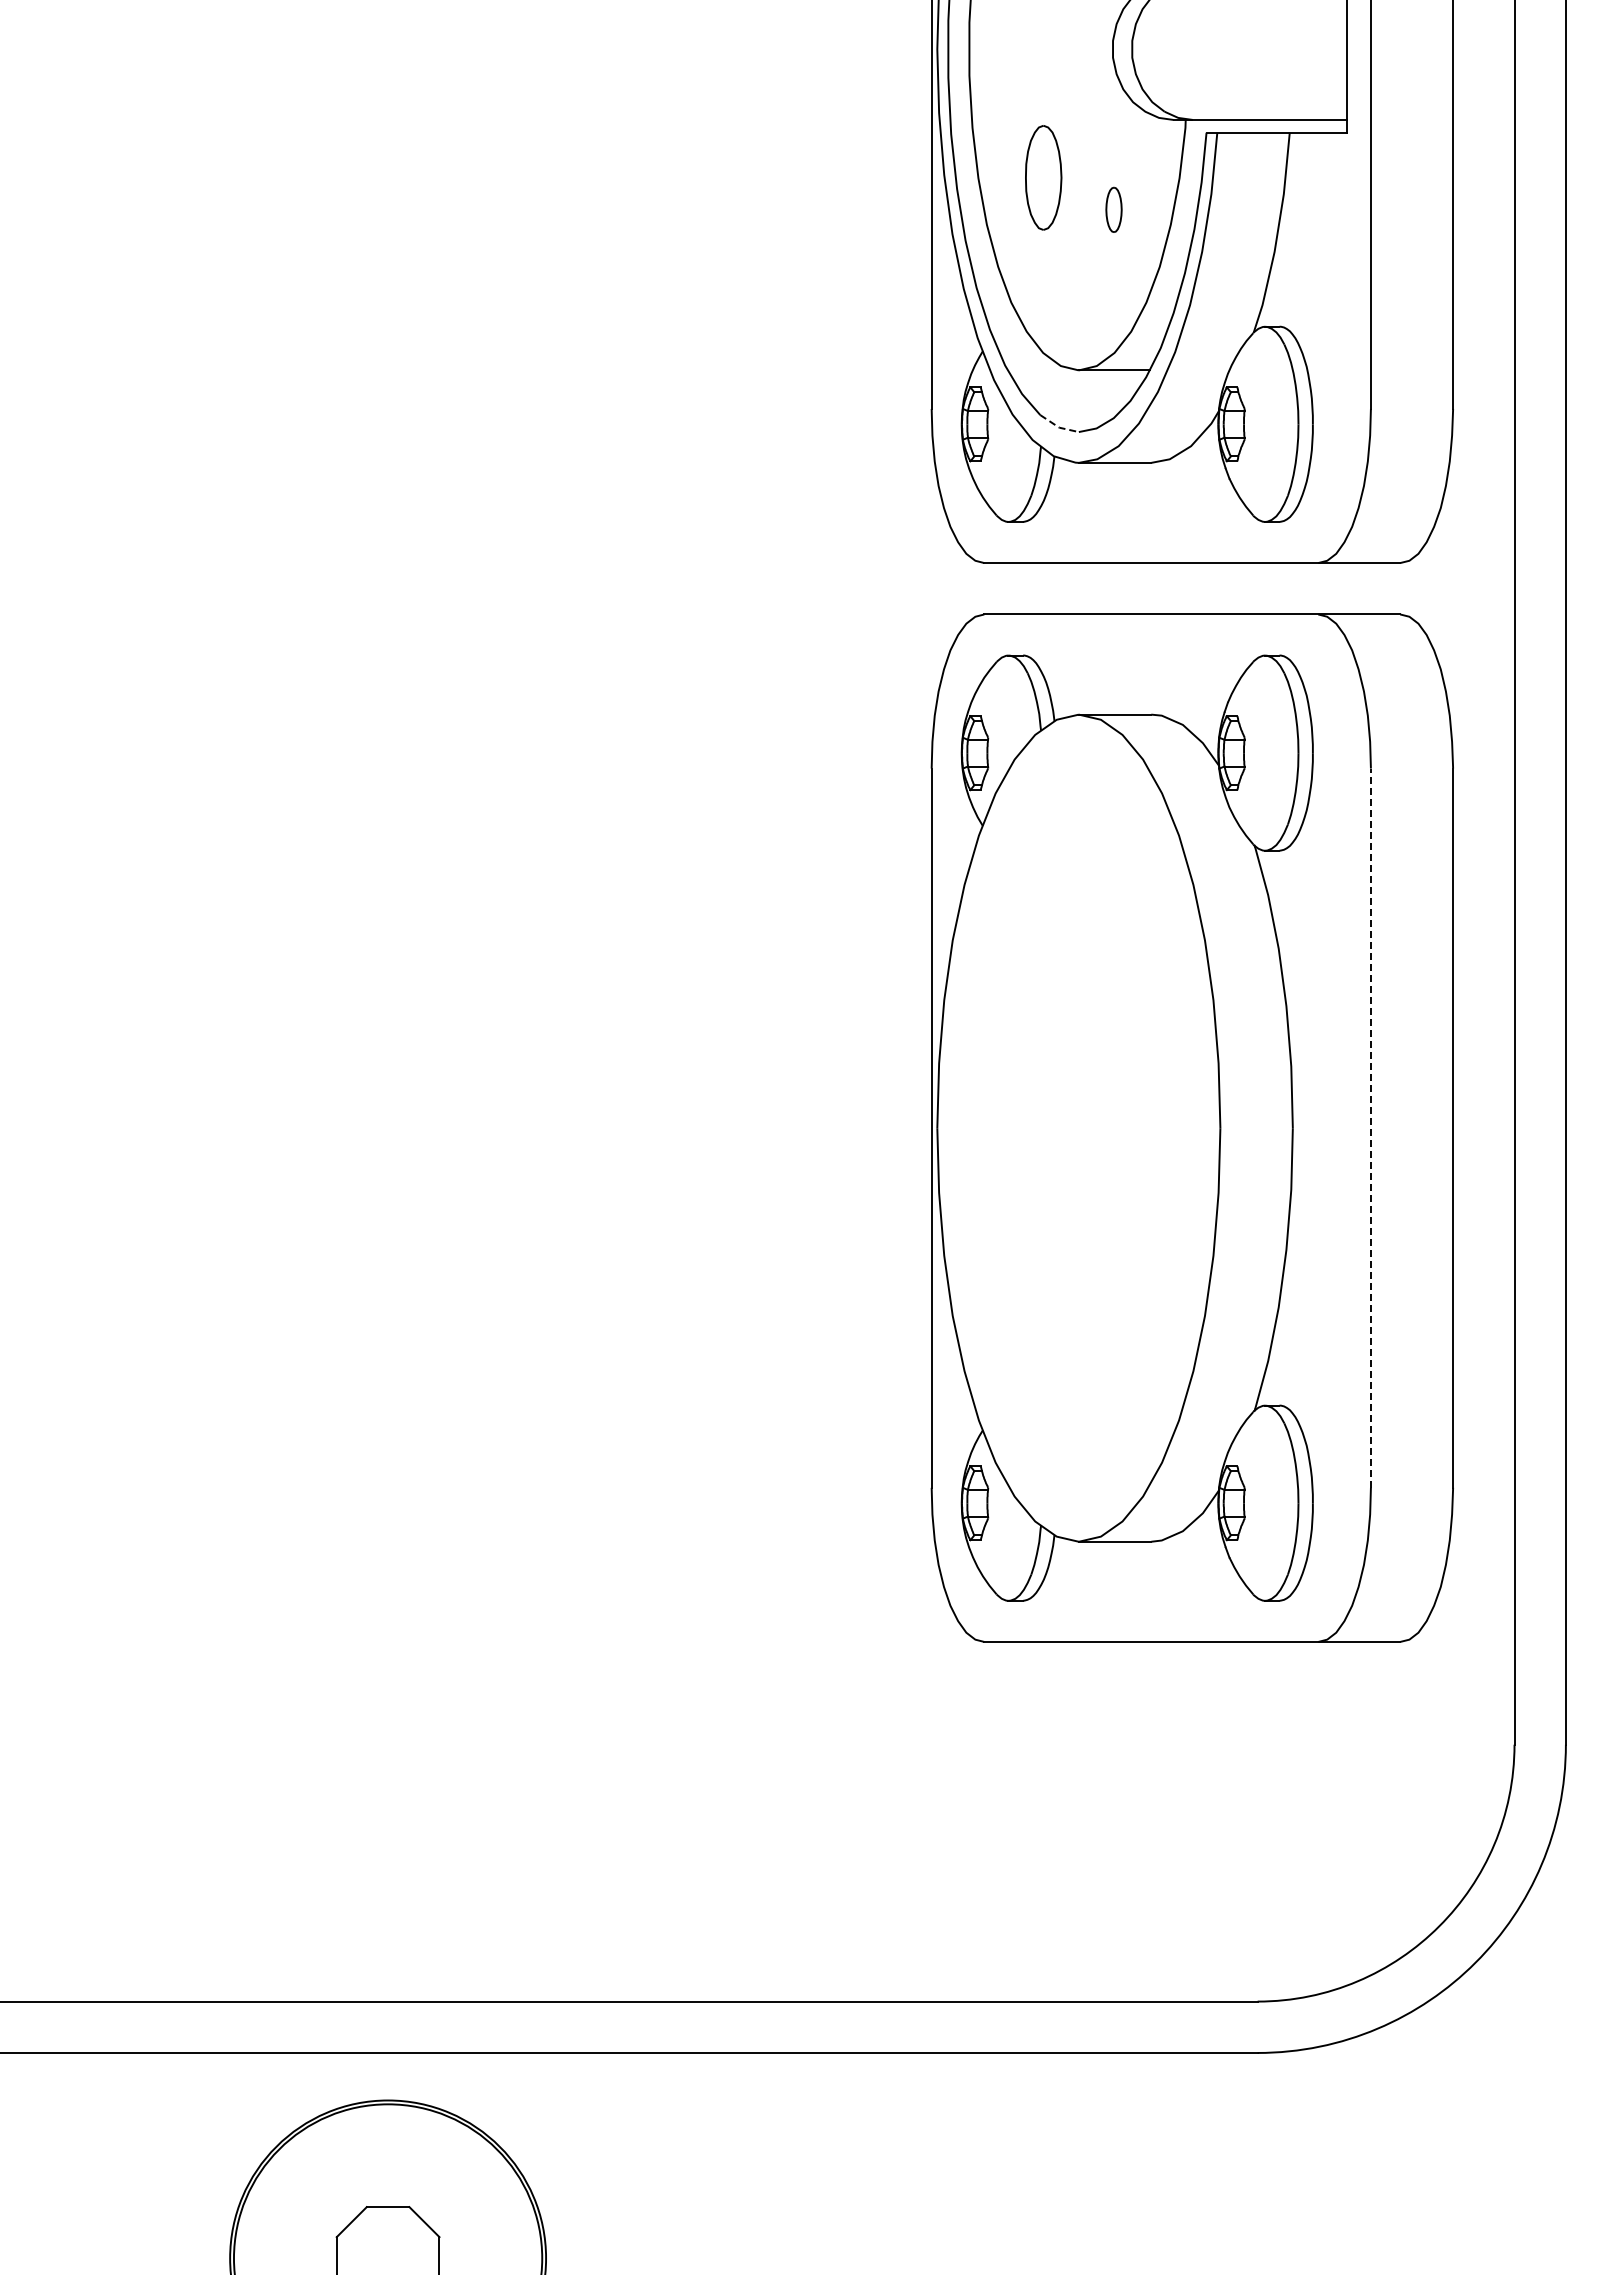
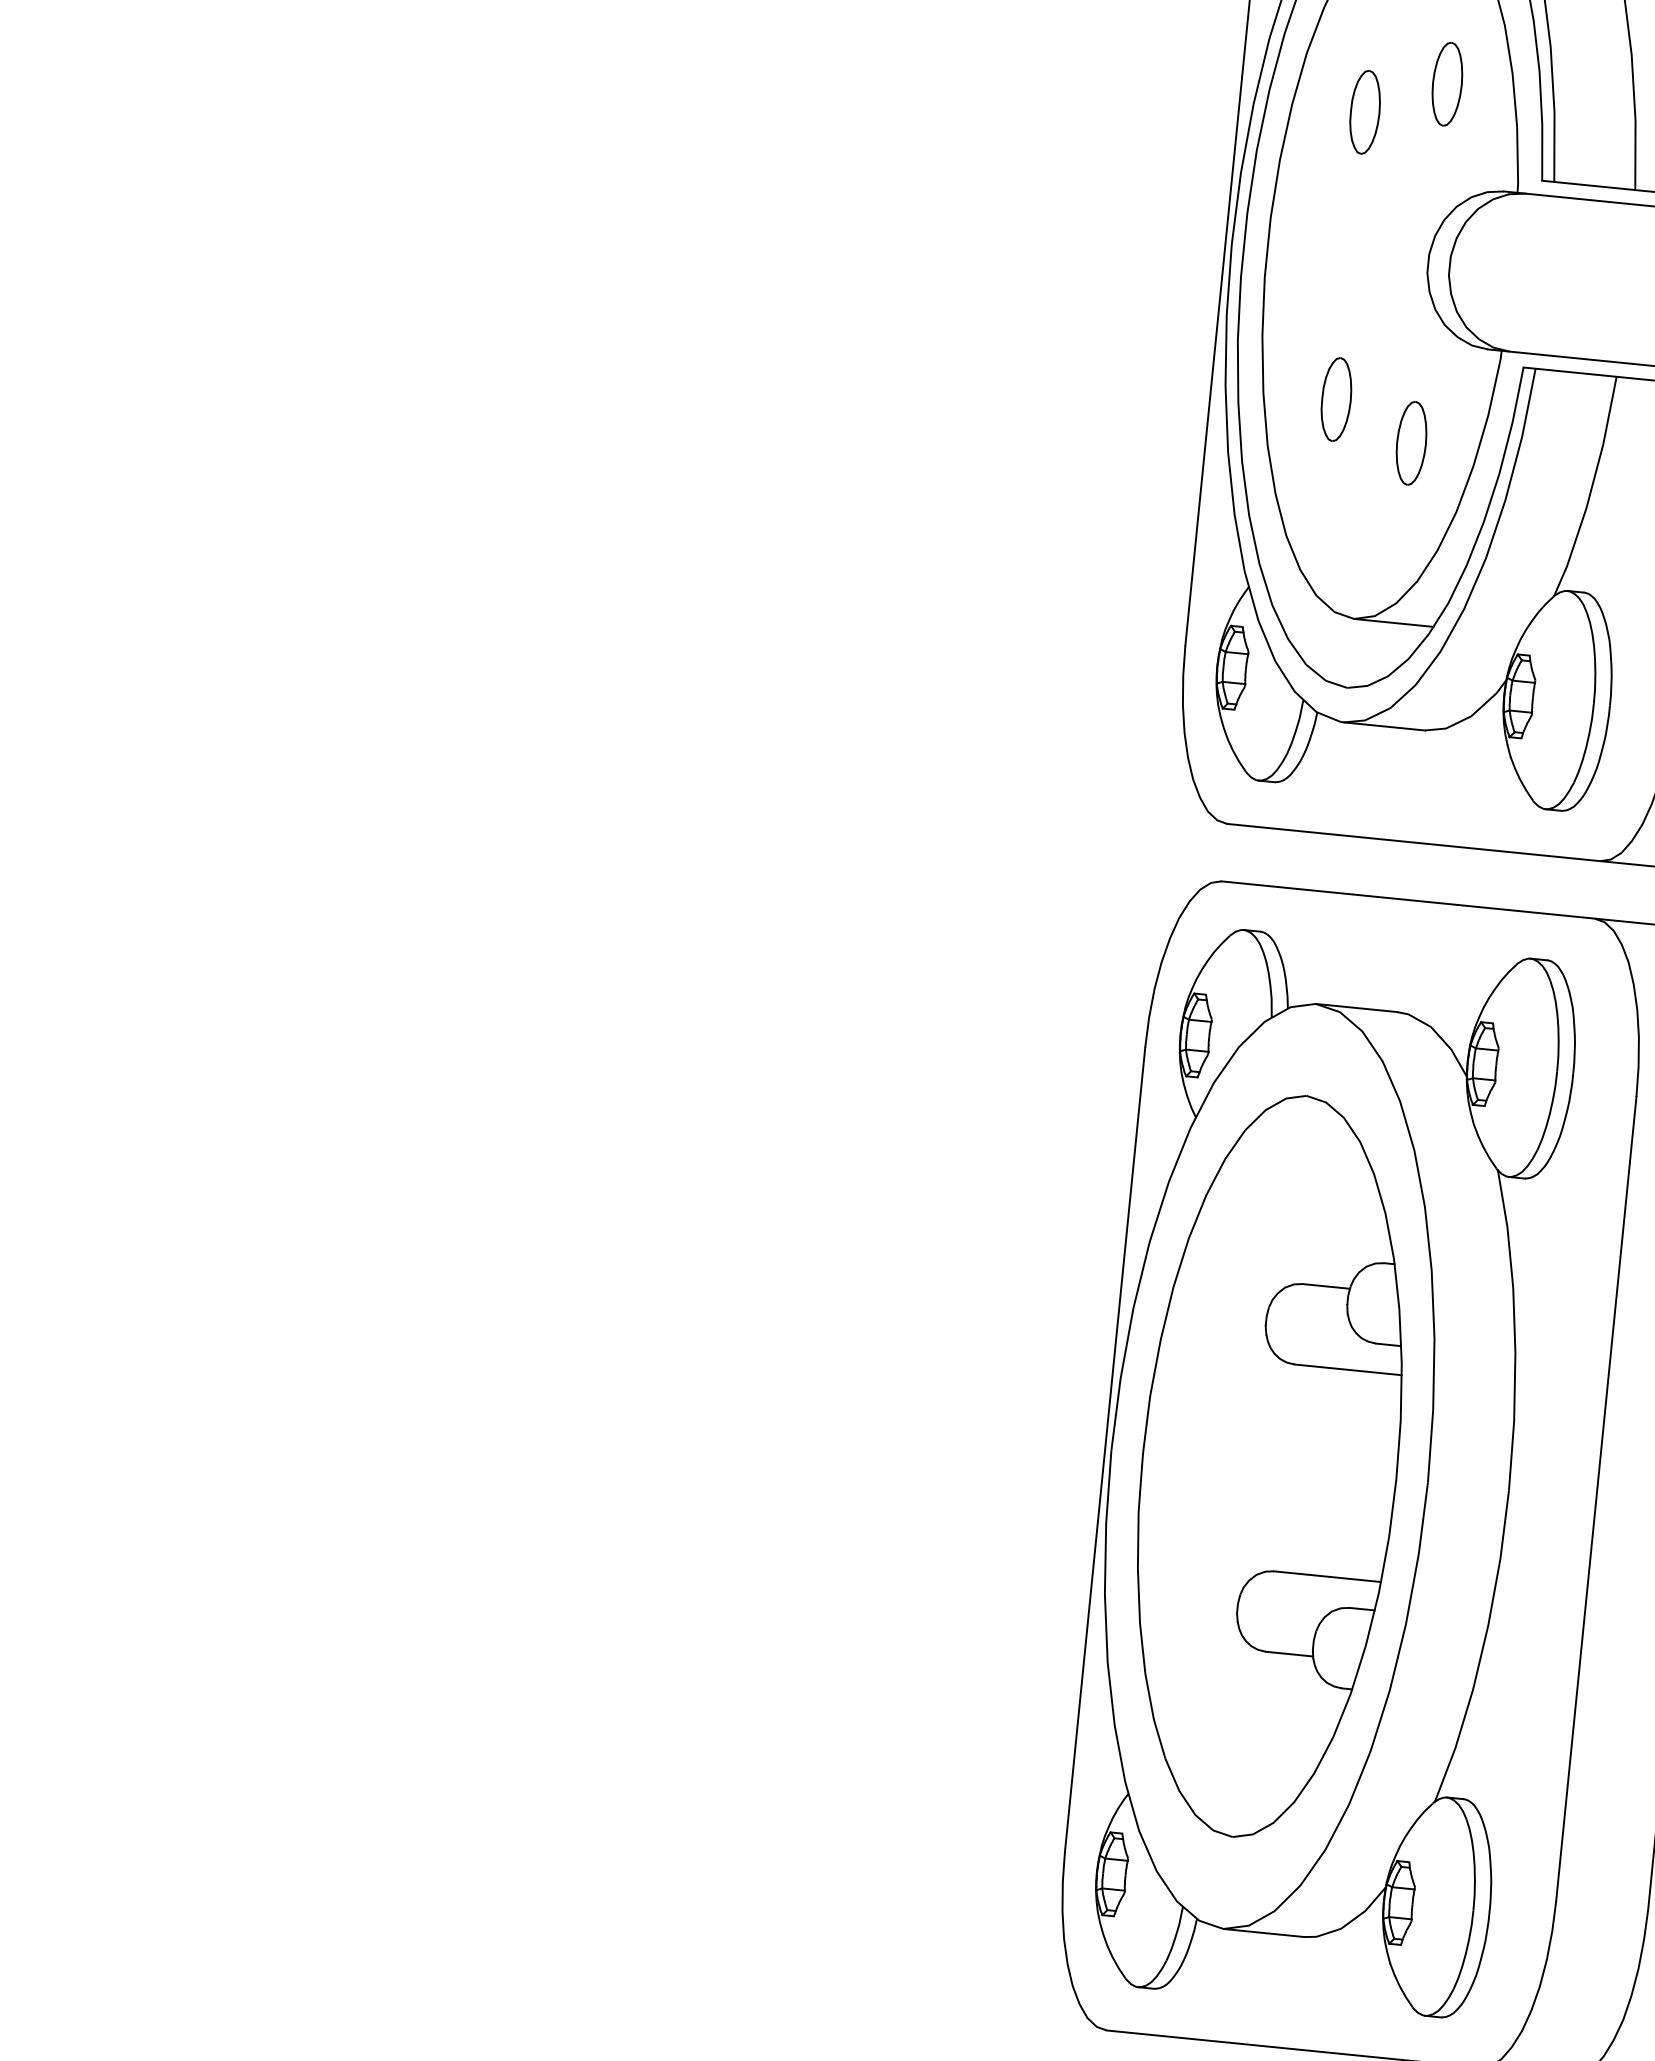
part: (1043, 177) -> (1336, 399), size x0.71
part: (1113, 209) -> (1410, 442), size x1.67
line: (1059, 427) -> (1326, 680), dashed -> solid
part: (1078, 1128) -> (1269, 1466), added
line: (1370, 1128) -> (1595, 1499), dashed -> solid

